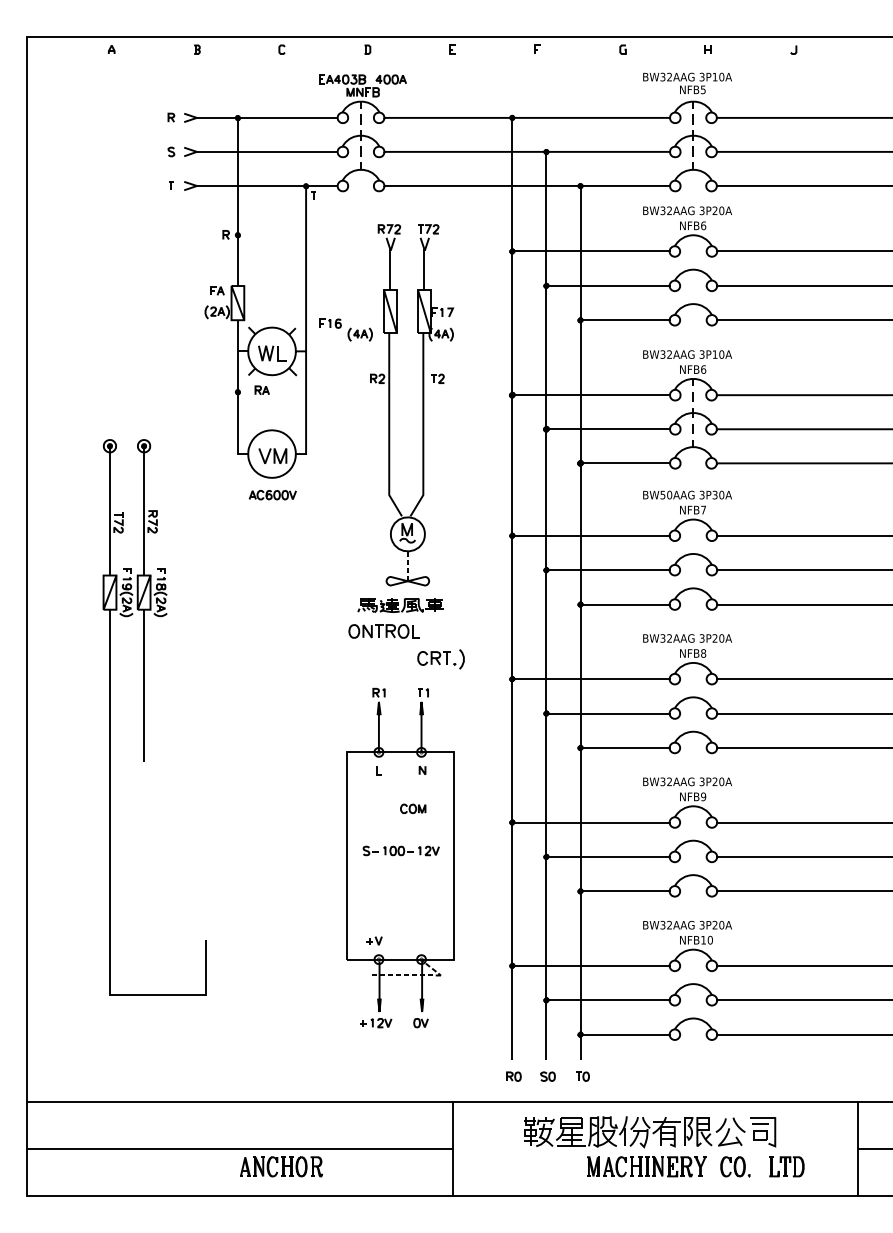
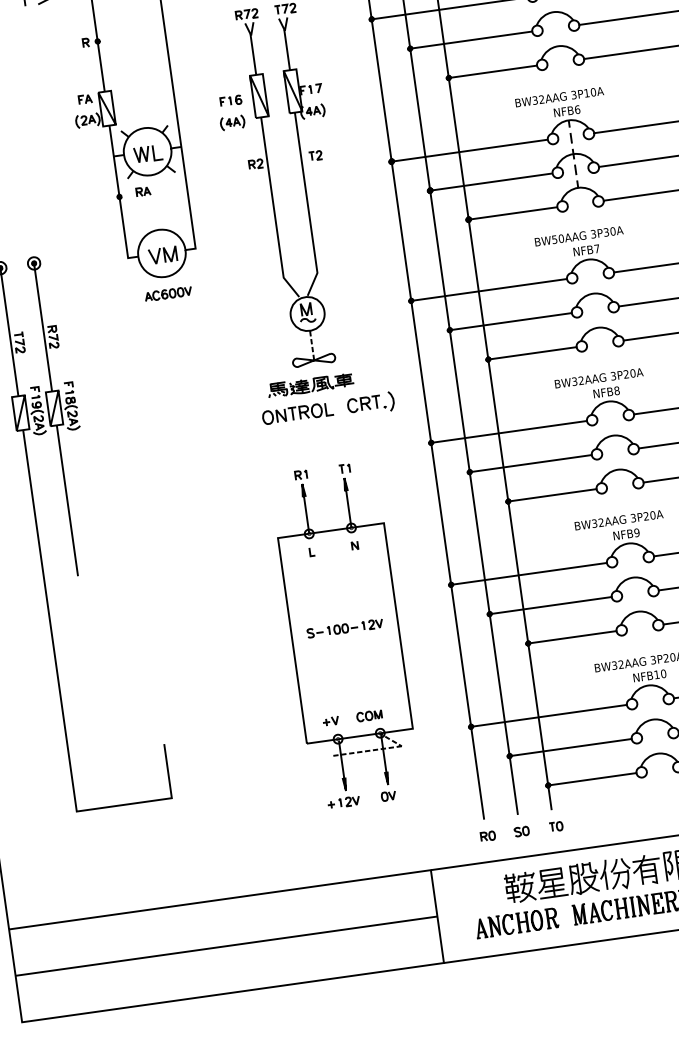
part: (330, 323) -> (230, 100), moved
part: (440, 659) -> (370, 404), moved
part: (413, 808) -> (369, 715), moved
part: (281, 1166) -> (517, 922), moved

